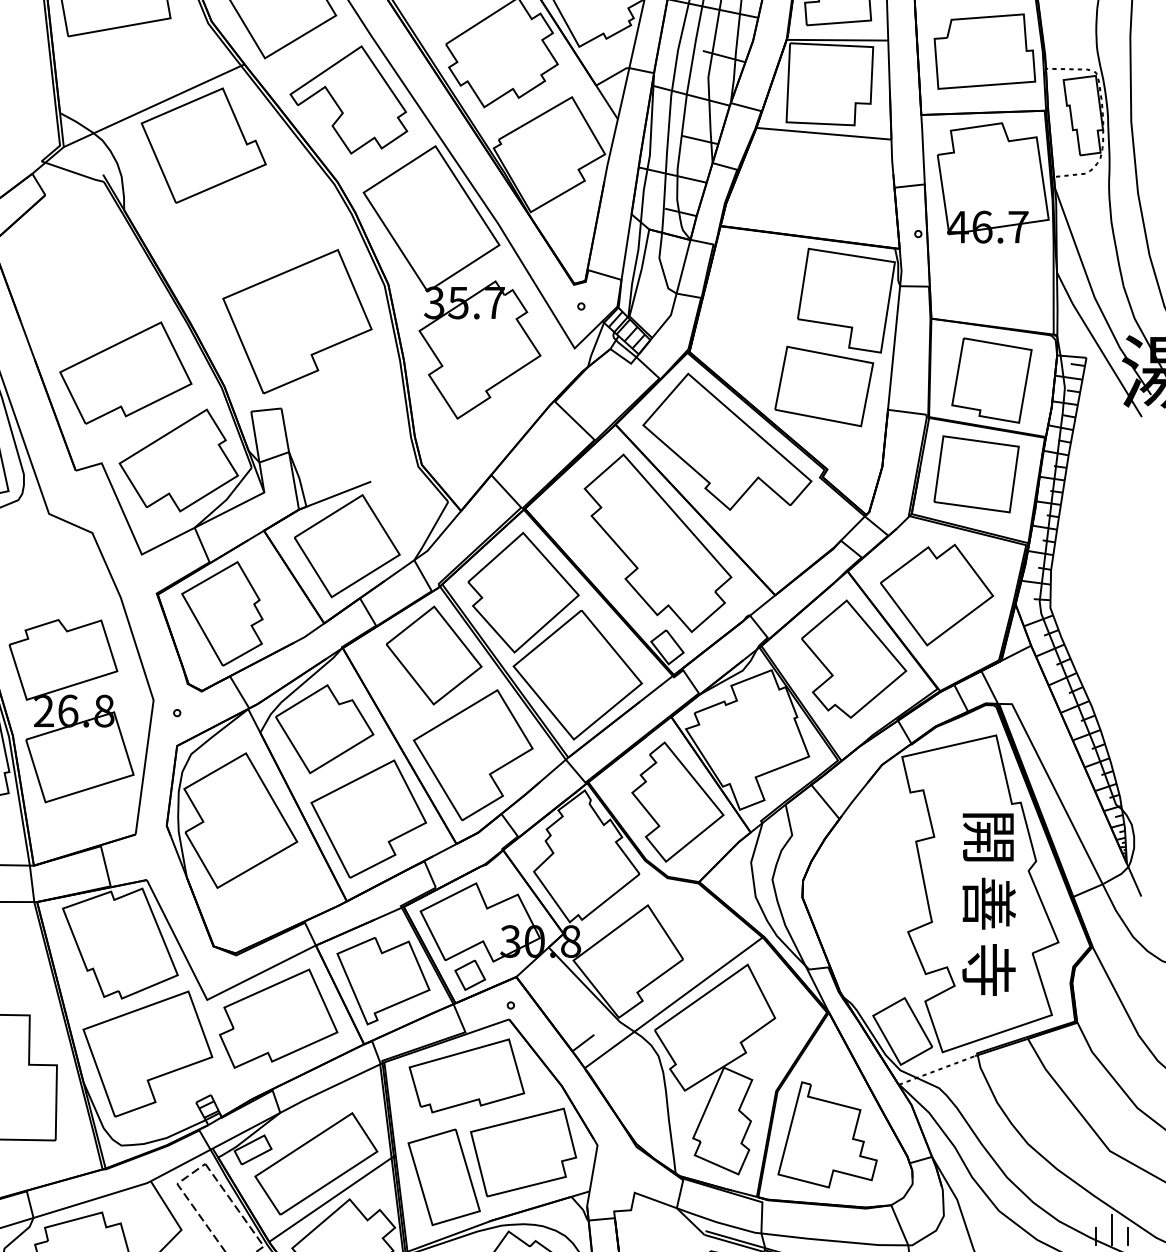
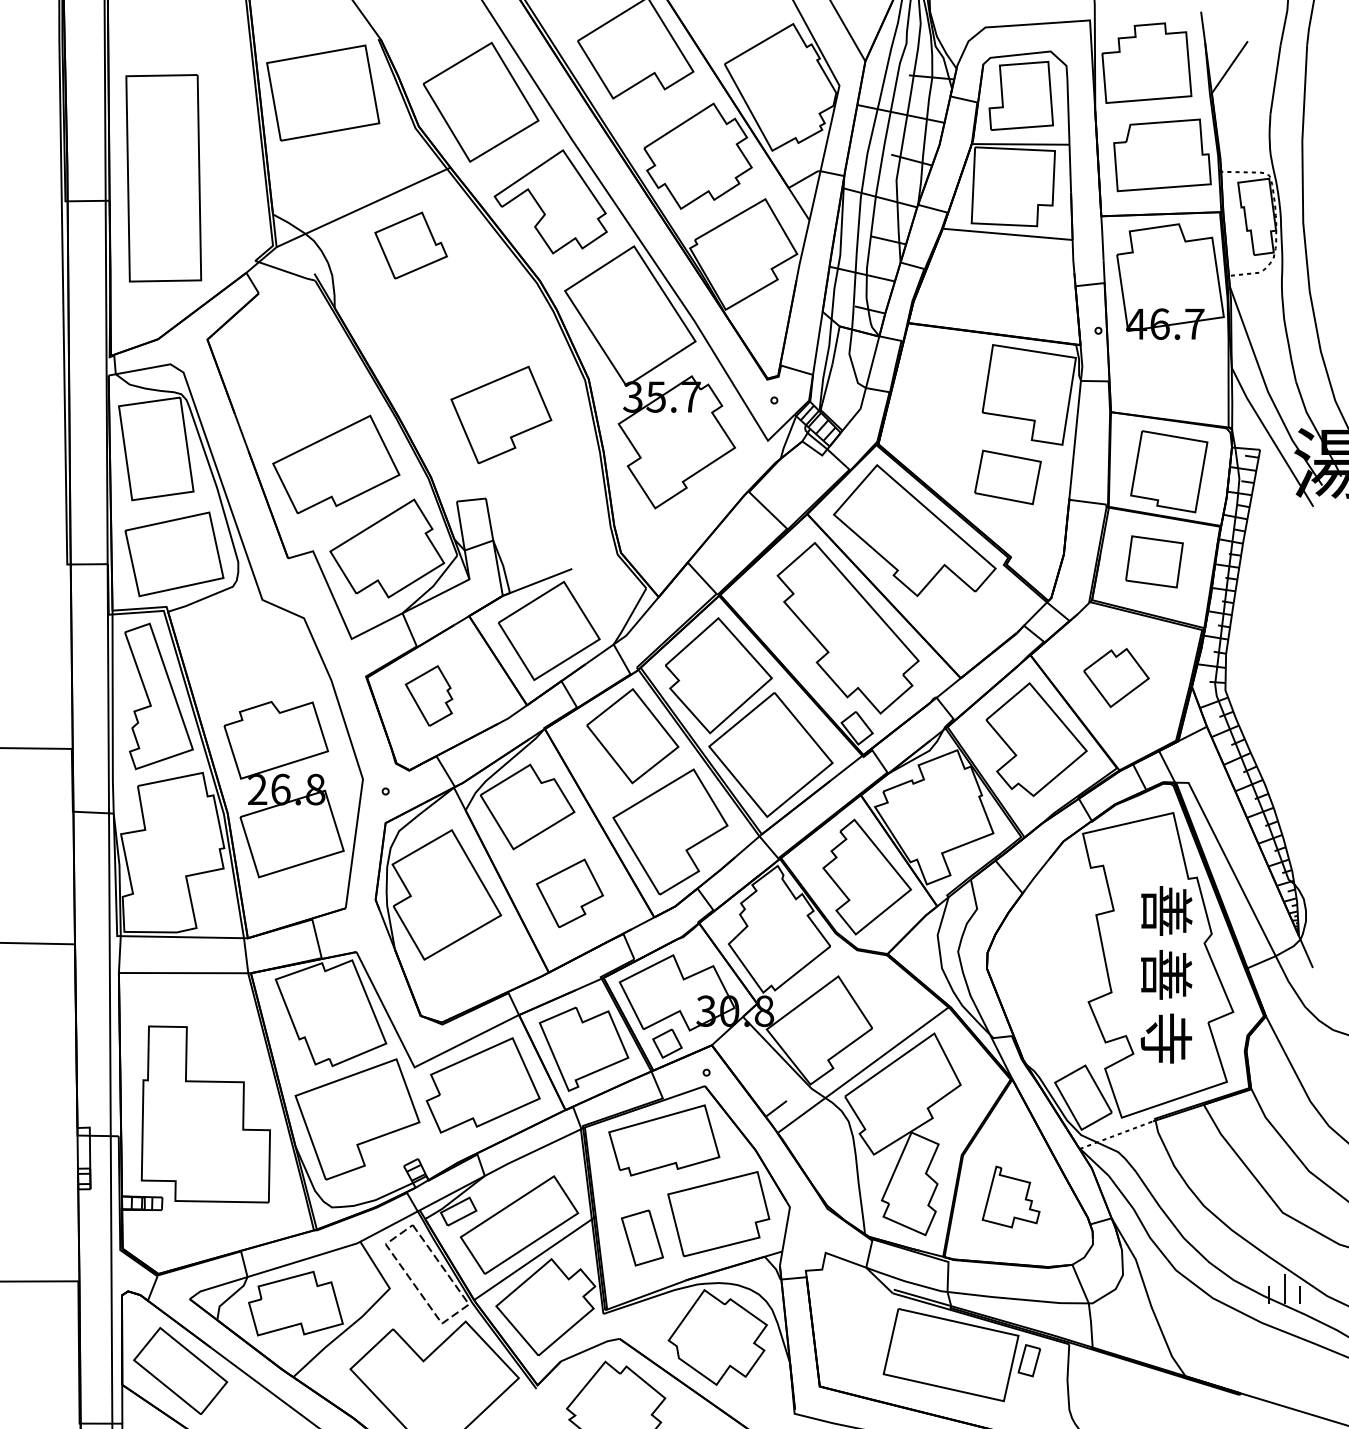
part: (203, 145) -> (410, 245), size x0.6
part: (297, 321) -> (501, 414), size x0.7
part: (823, 386) -> (1007, 477), size x0.7
part: (976, 473) -> (1154, 561), size x0.7
part: (937, 594) -> (1116, 677), size x0.6
part: (221, 613) -> (428, 695), size x0.6
part: (368, 819) -> (569, 893), size x0.6
text: (989, 836) -> (1166, 910), 開 -> 善
part: (826, 1134) -> (1010, 1196), size x0.6
part: (444, 1176) -> (642, 1237), size x0.6

